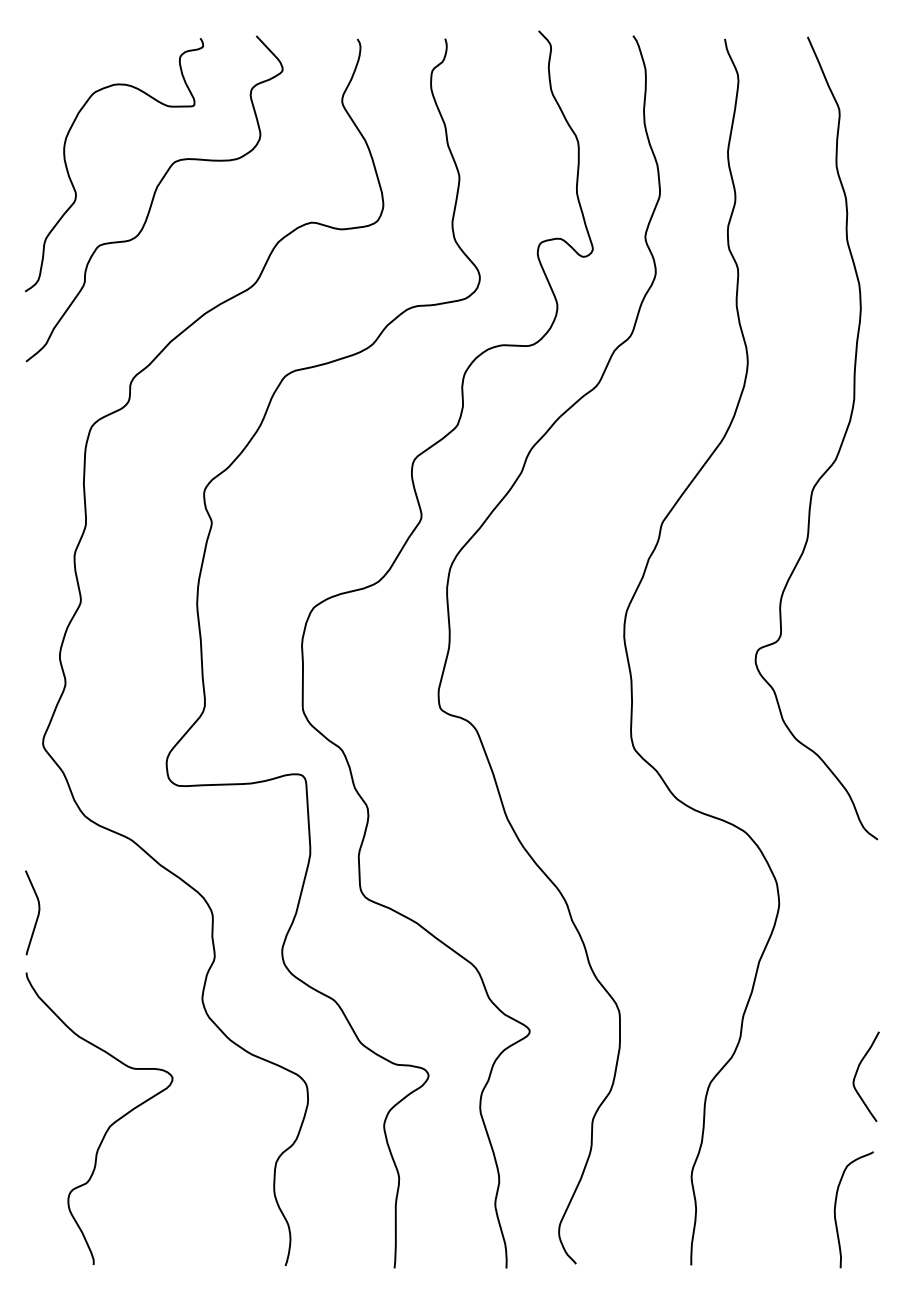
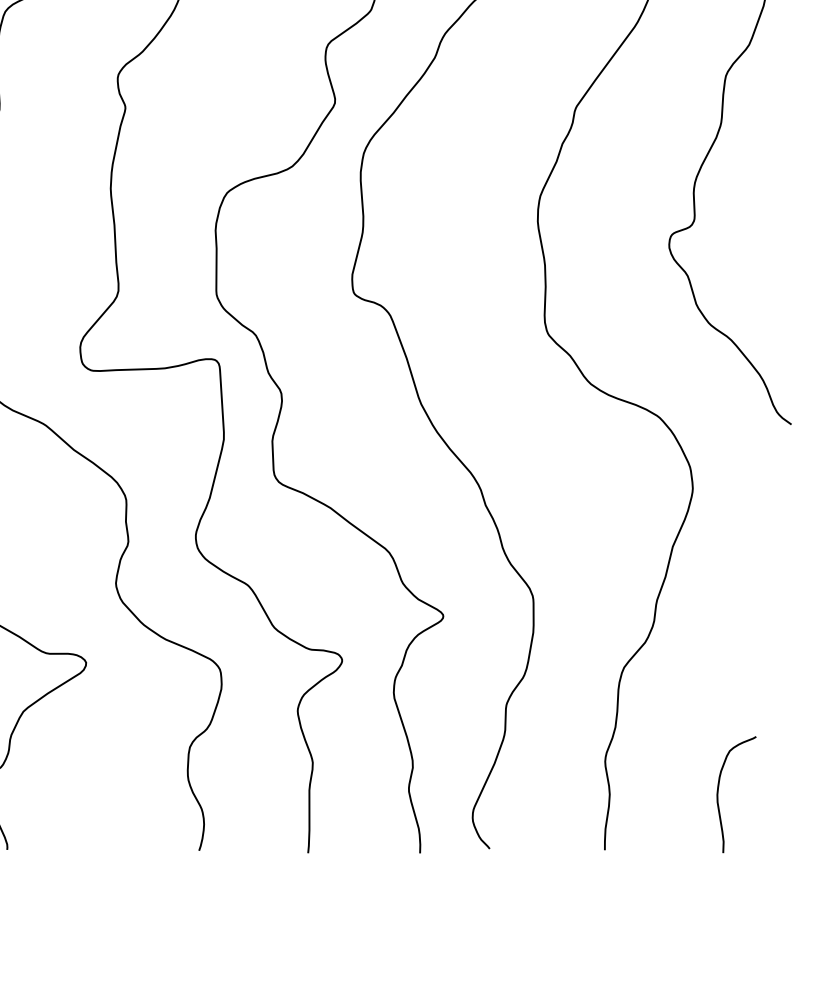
curve: (857, 1073) -> (771, 658), removed
curve: (836, 1205) -> (719, 790), moved

